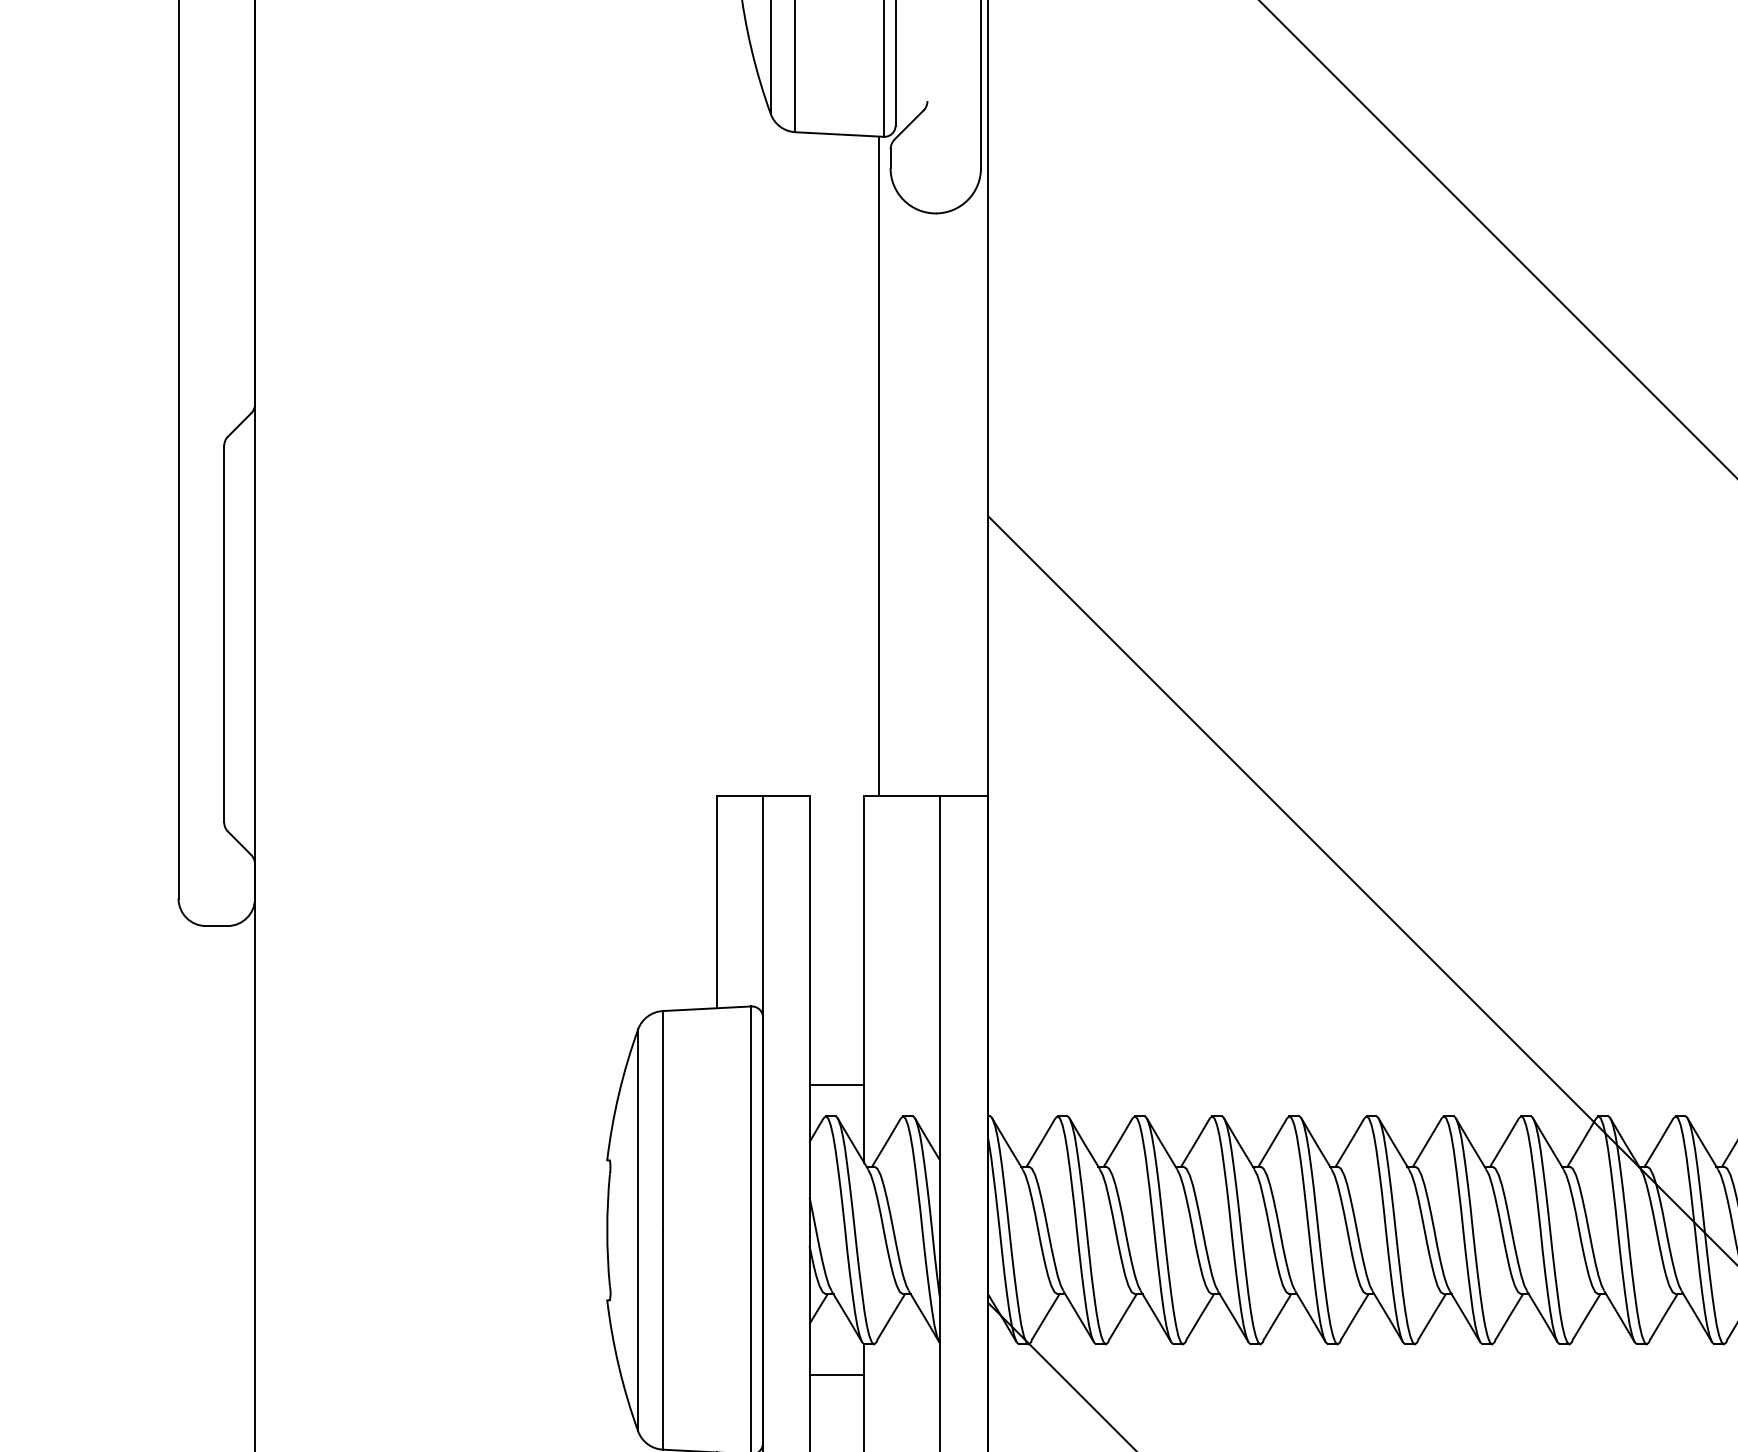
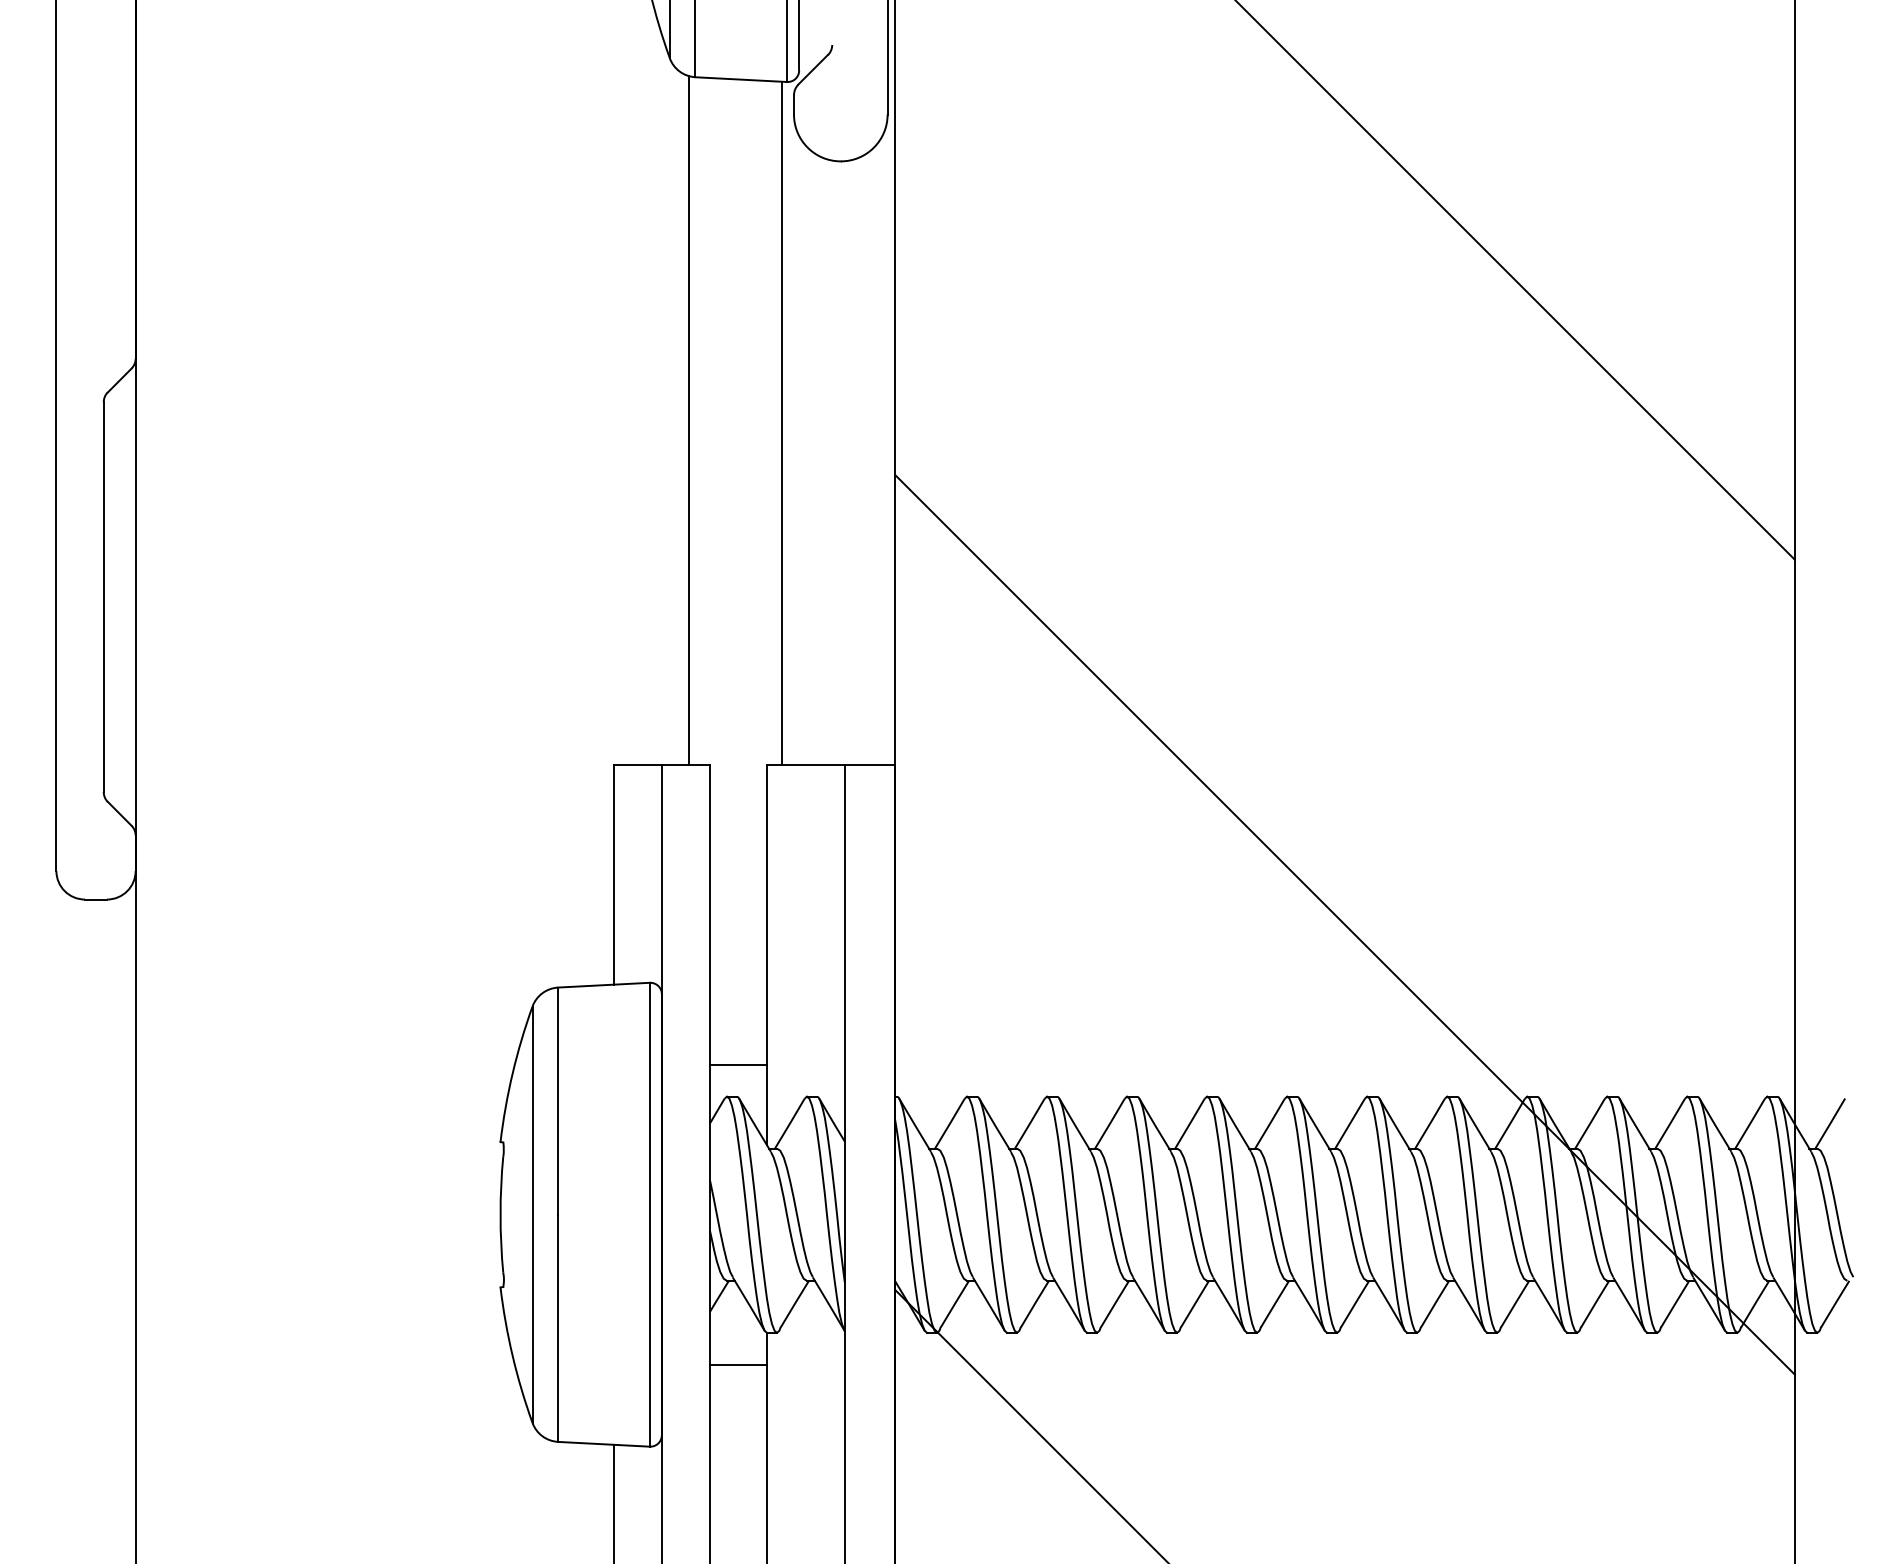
line: (788, 463) -> (688, 420), added

